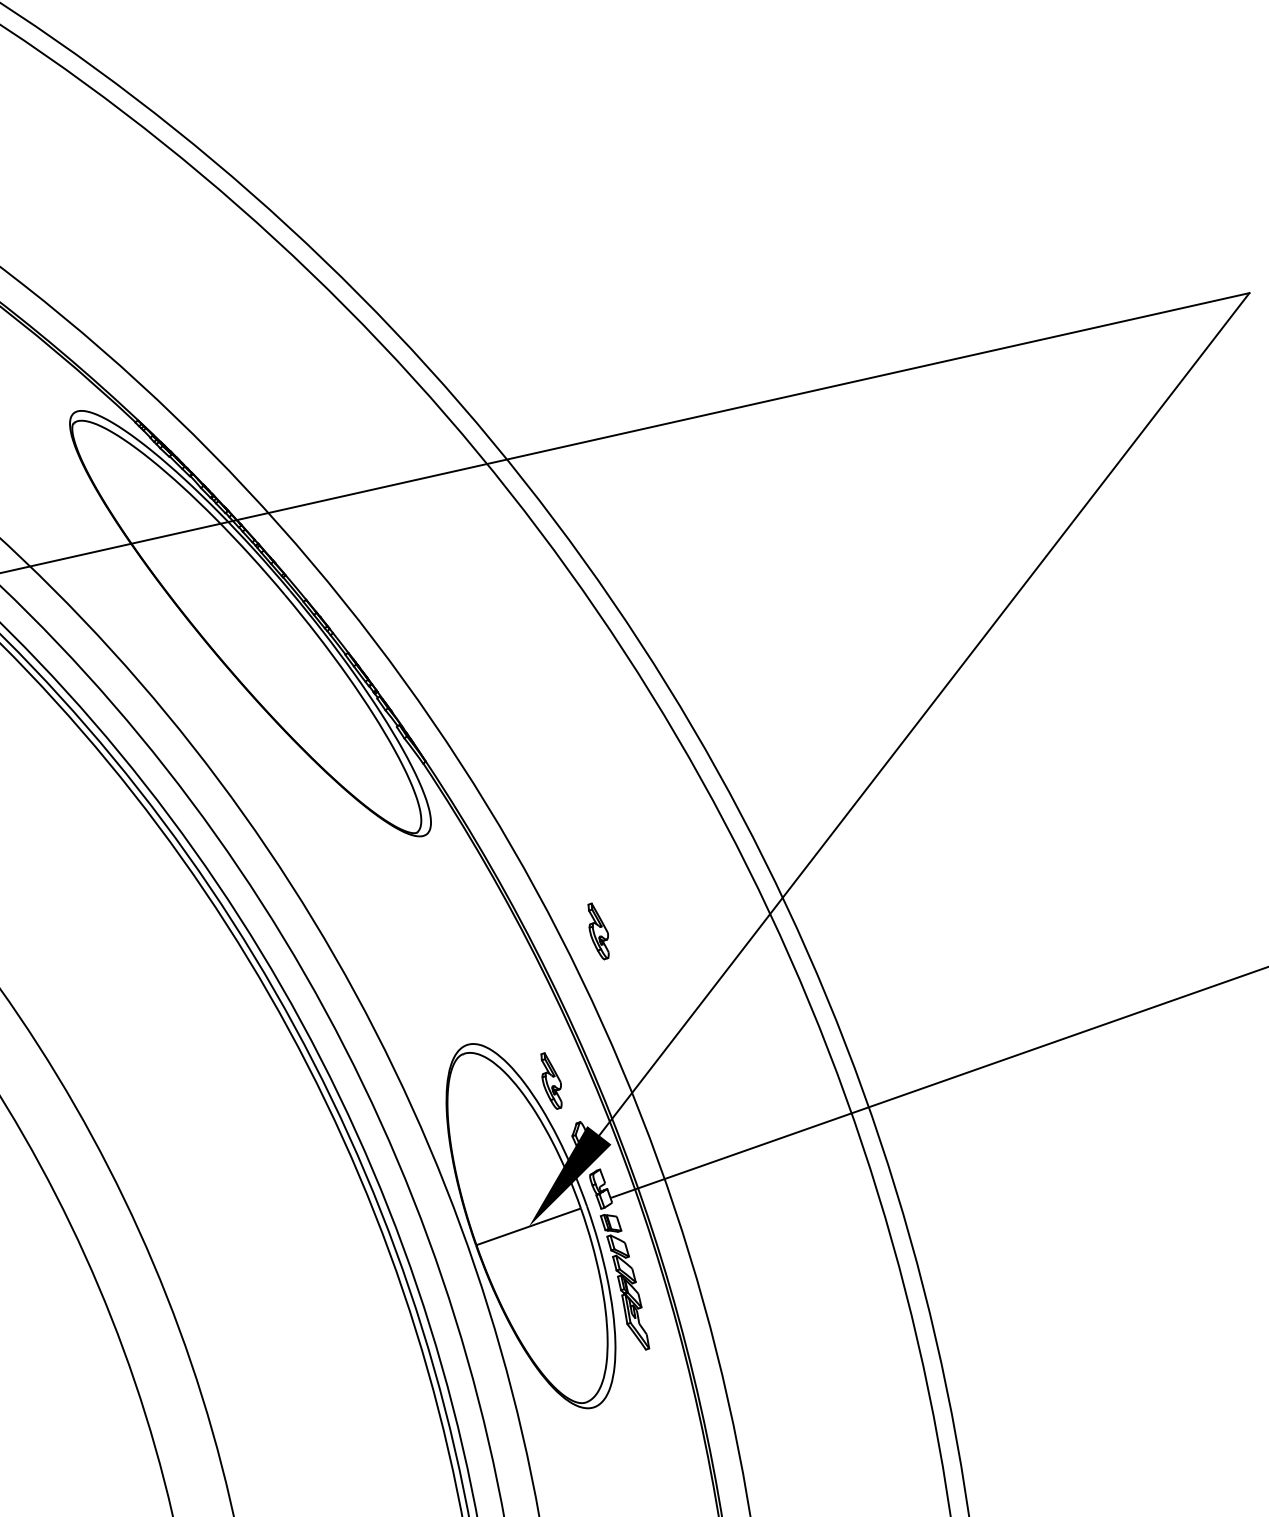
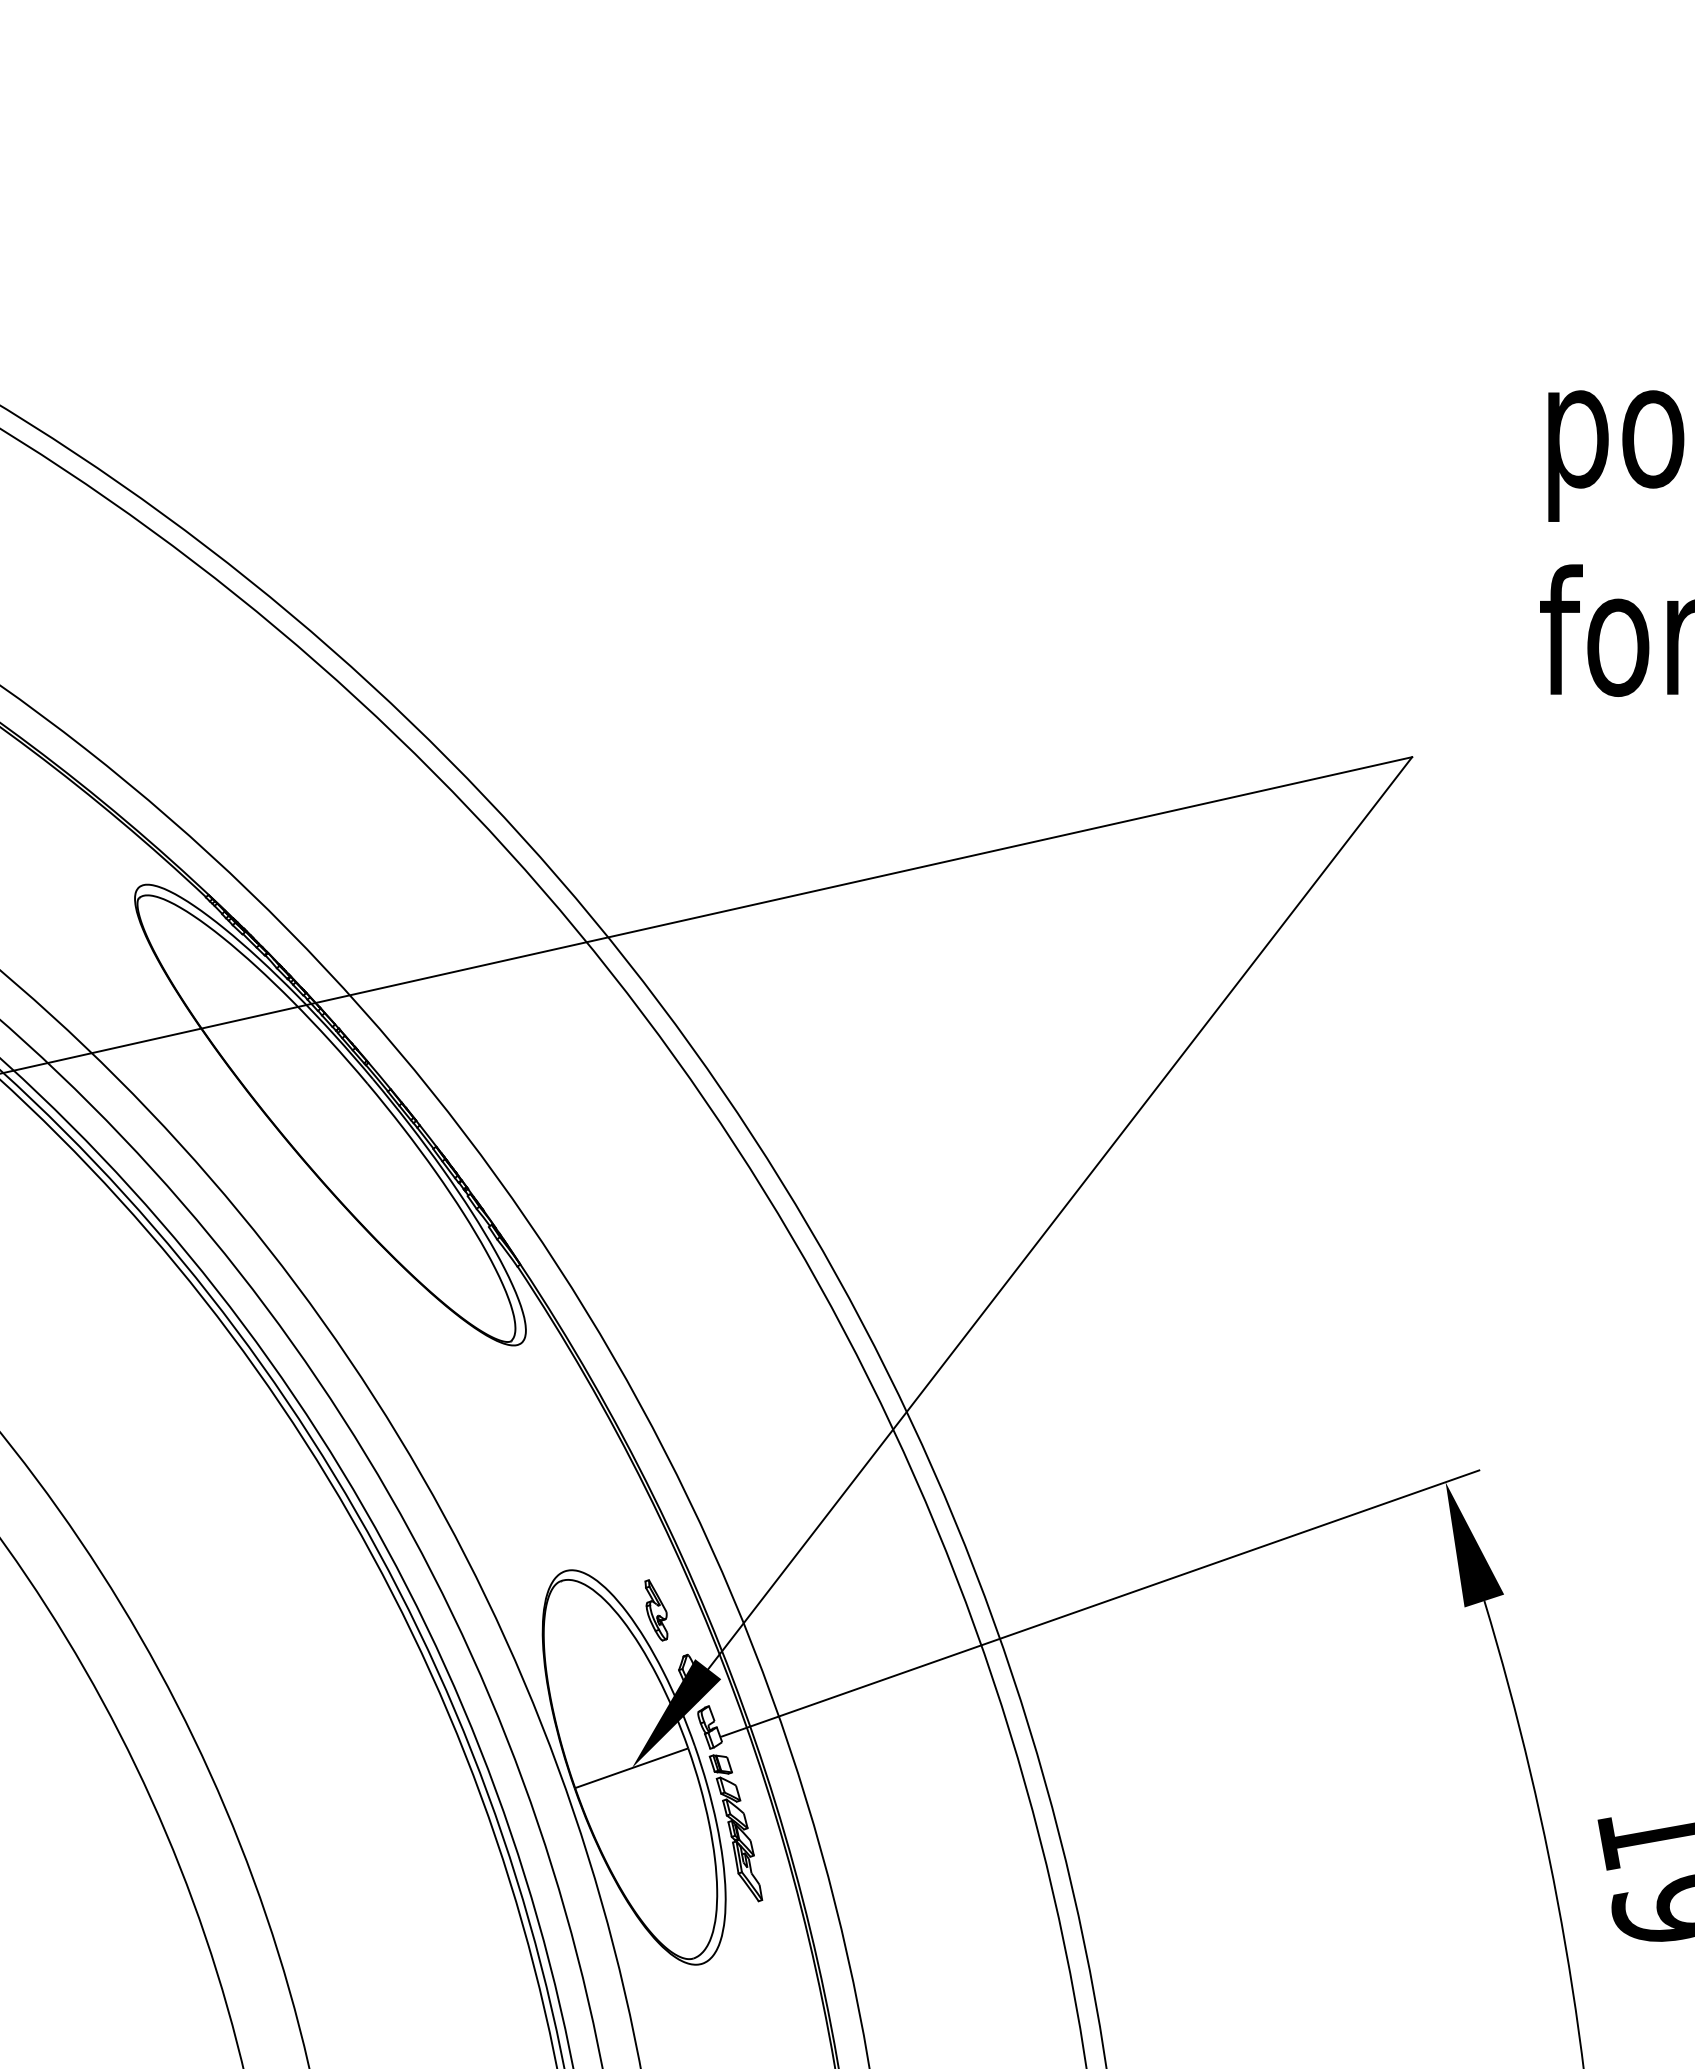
part: (598, 931) -> (707, 1448), removed

